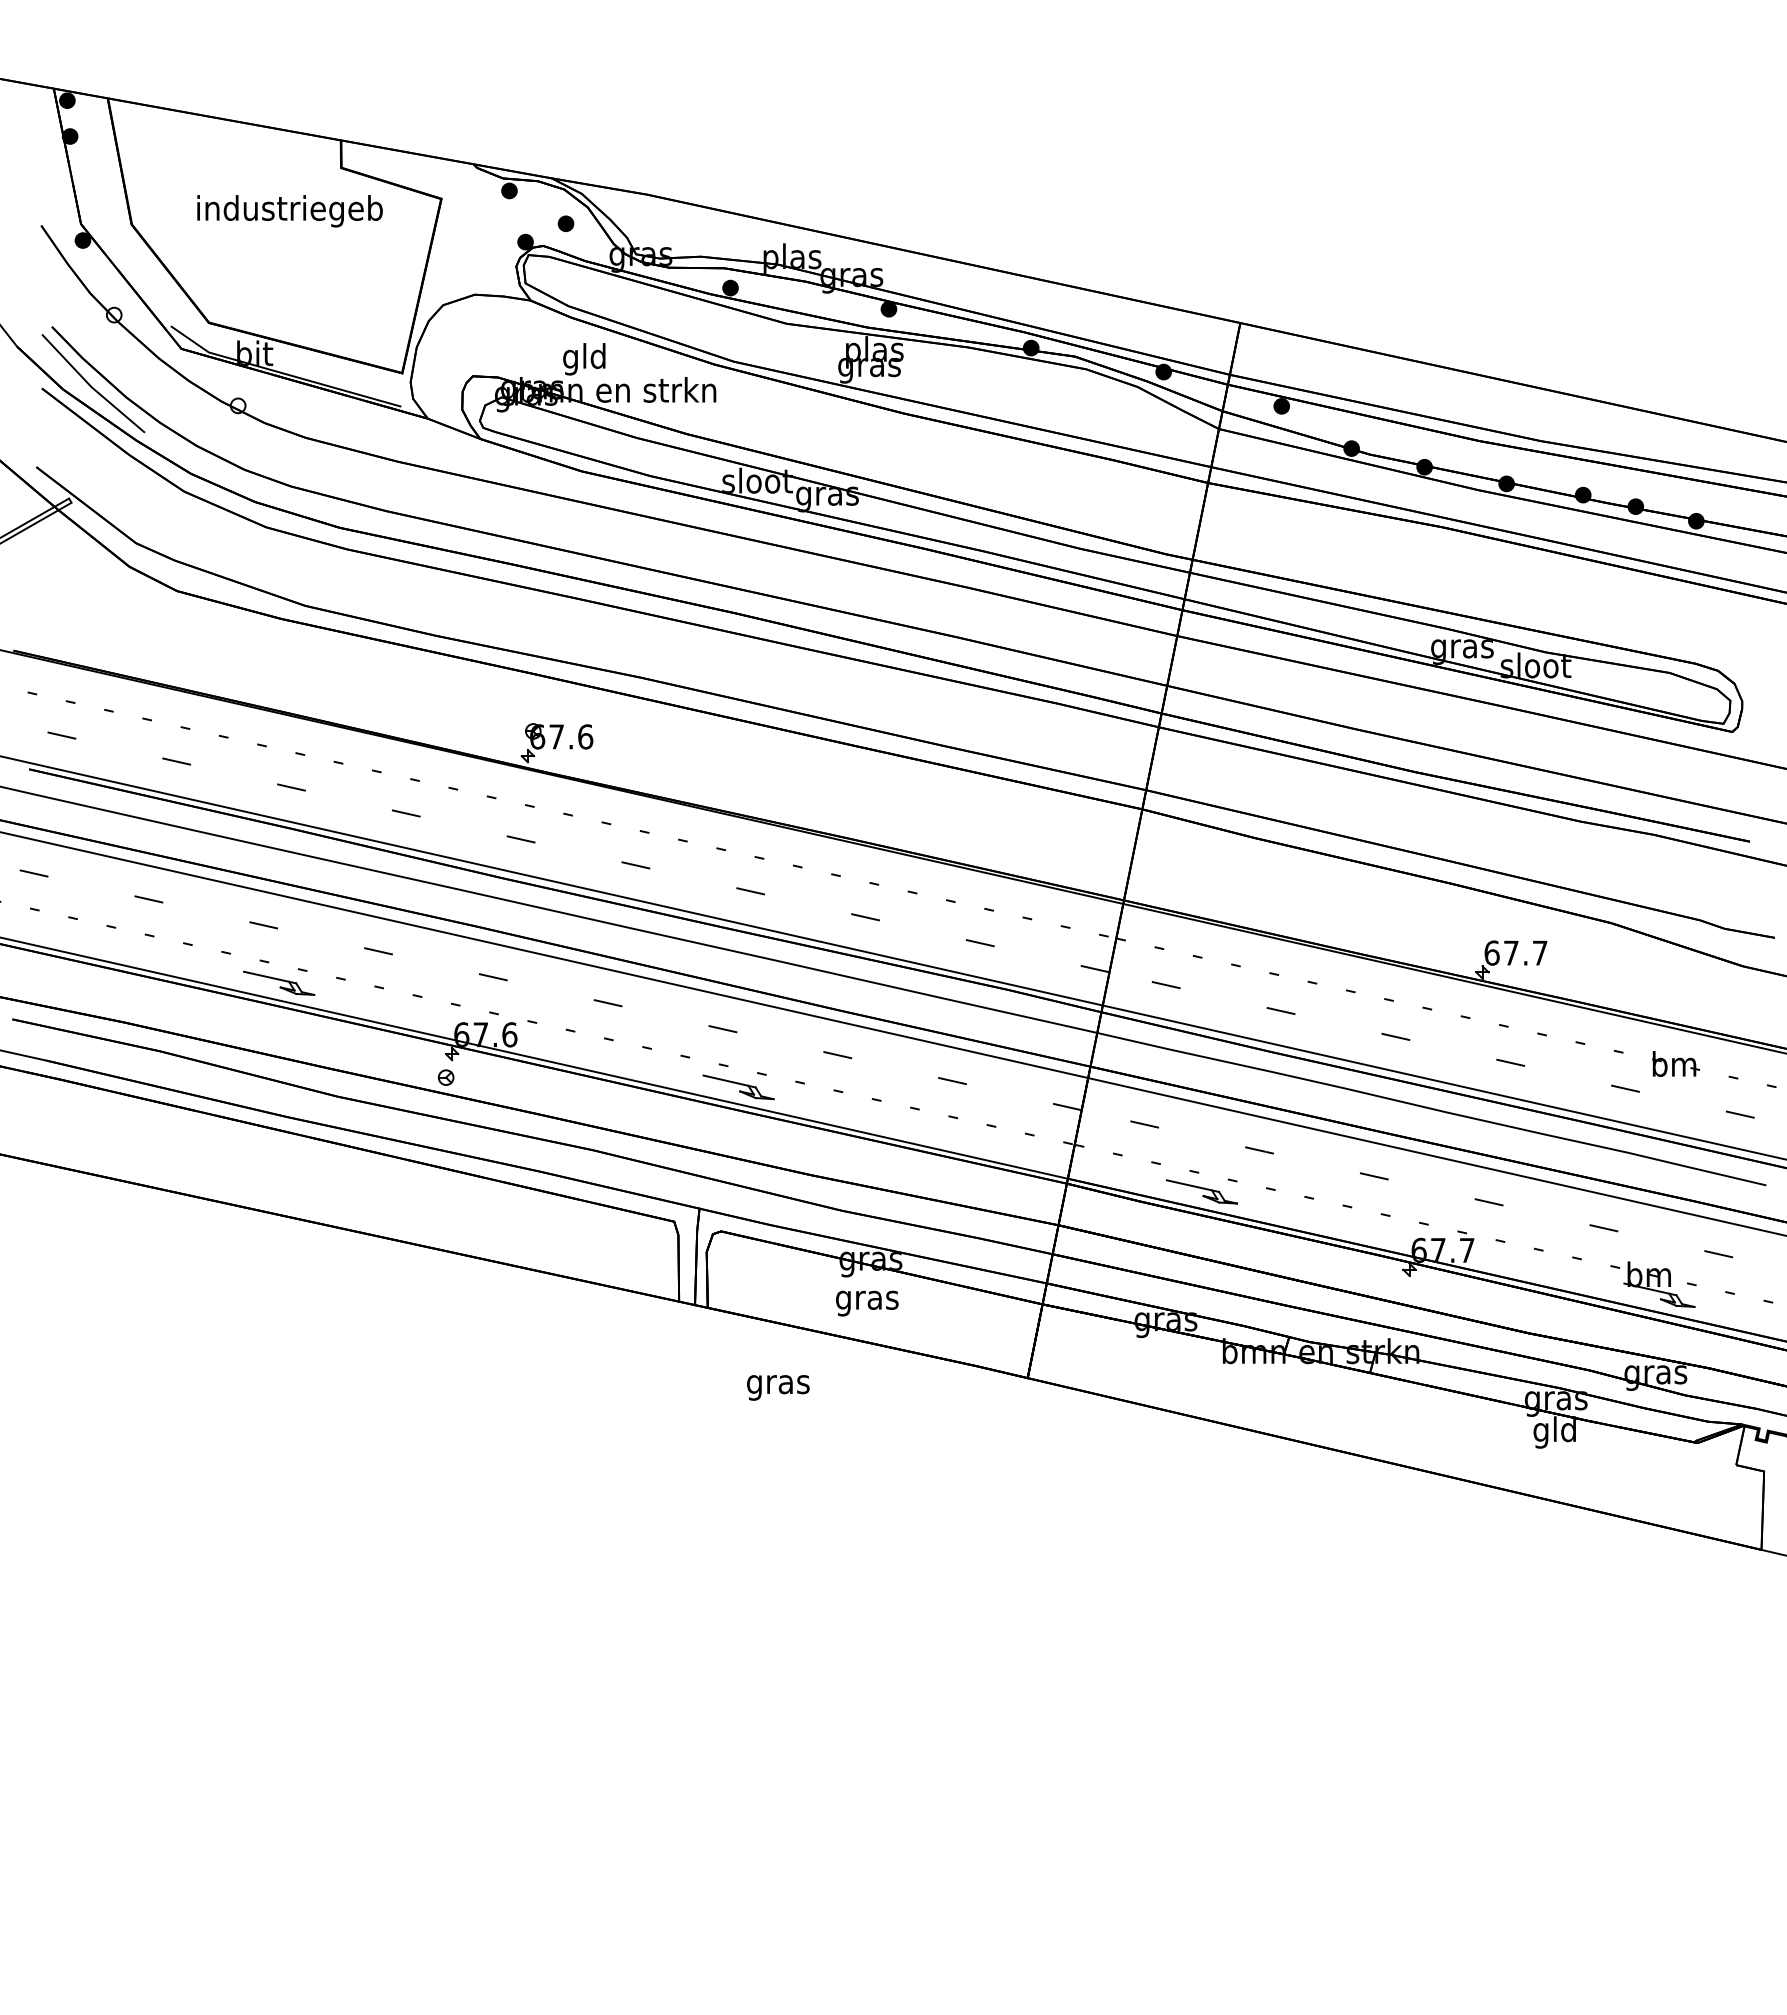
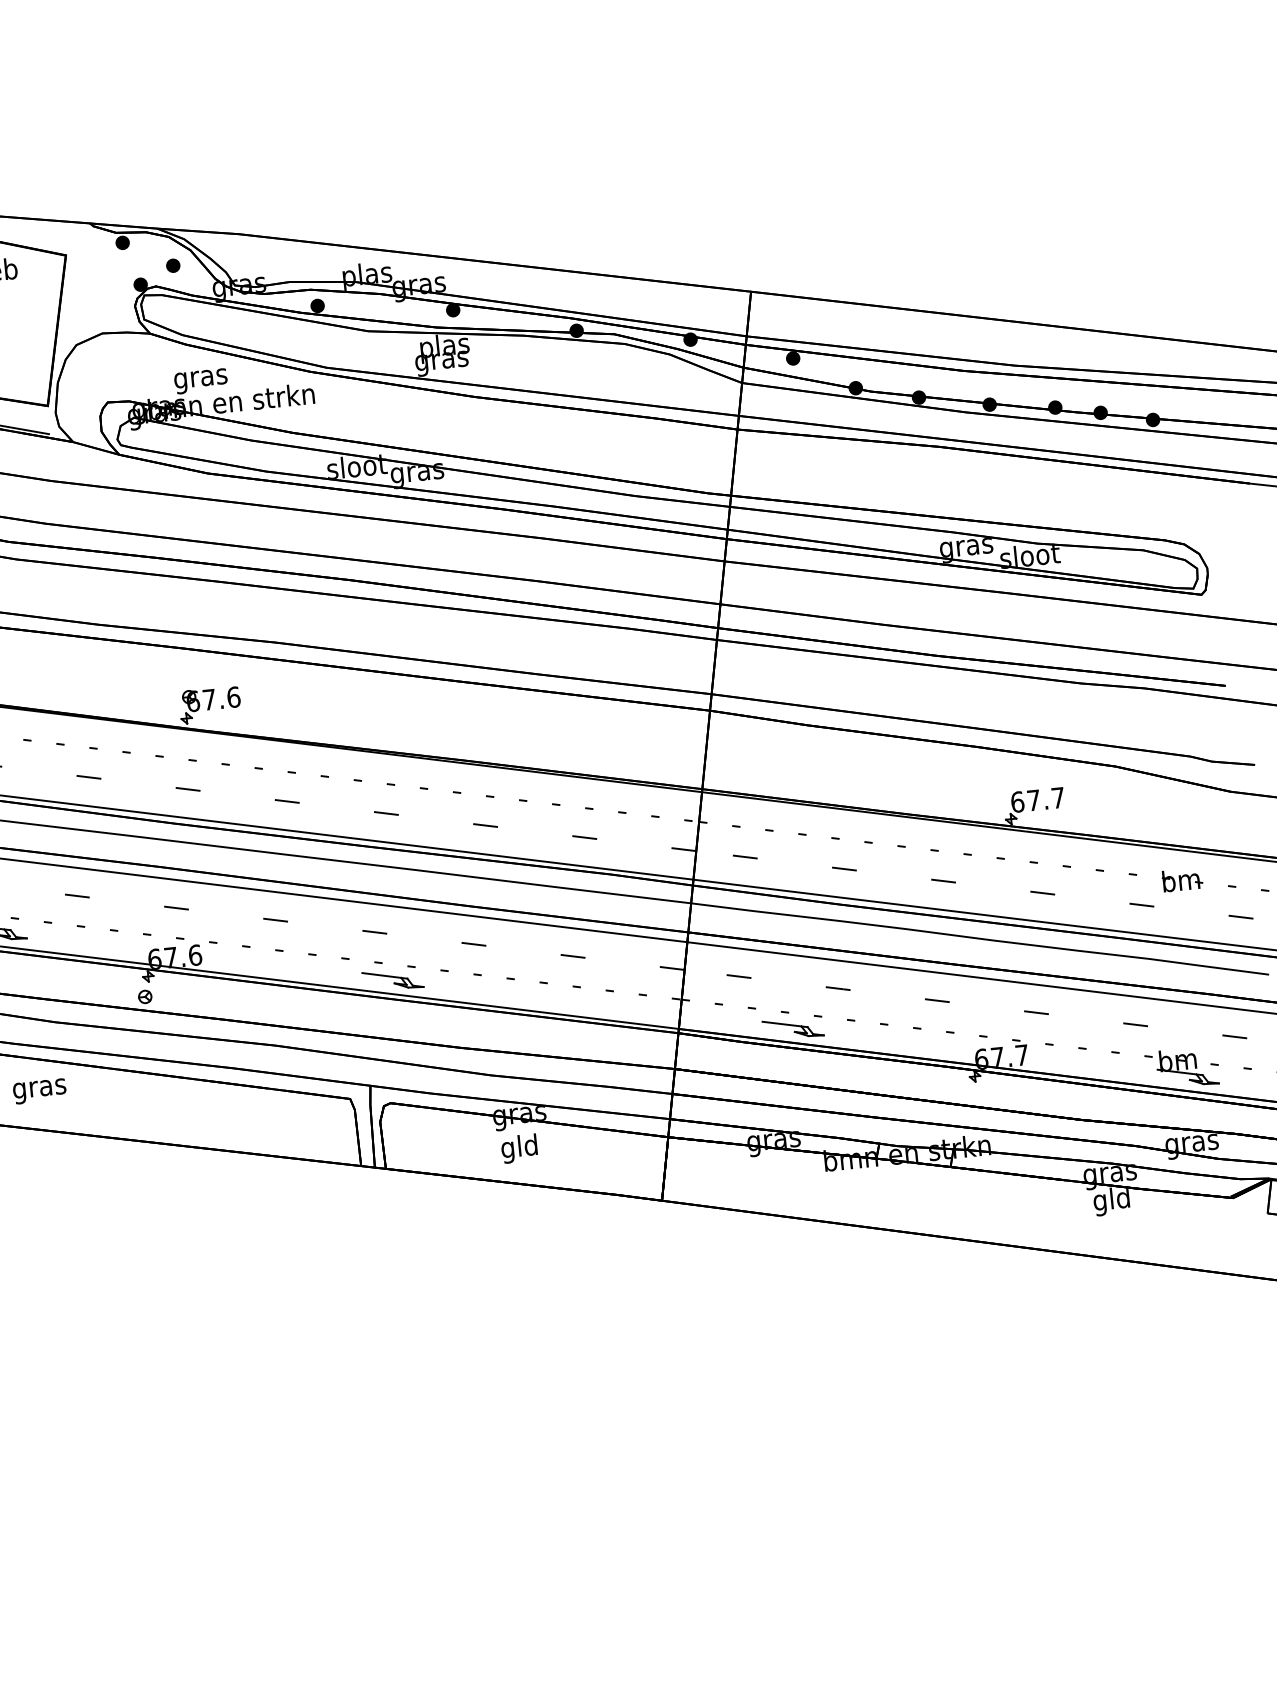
text: (584, 359) -> (200, 378), gld -> gras
text: (867, 1300) -> (520, 1148), gras -> gld
text: (778, 1387) -> (39, 1091), moved

